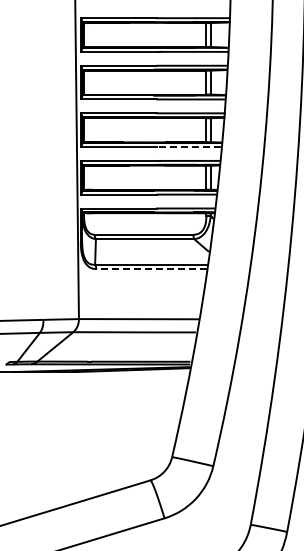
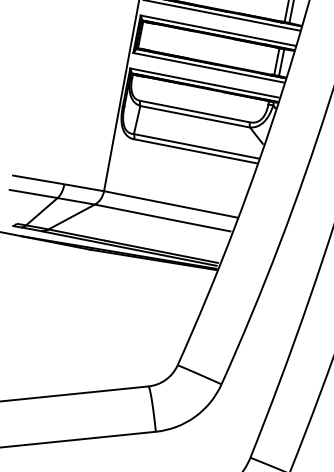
line: (189, 147) -> (264, 24), dashed -> solid
line: (151, 269) -> (195, 151), dashed -> solid

